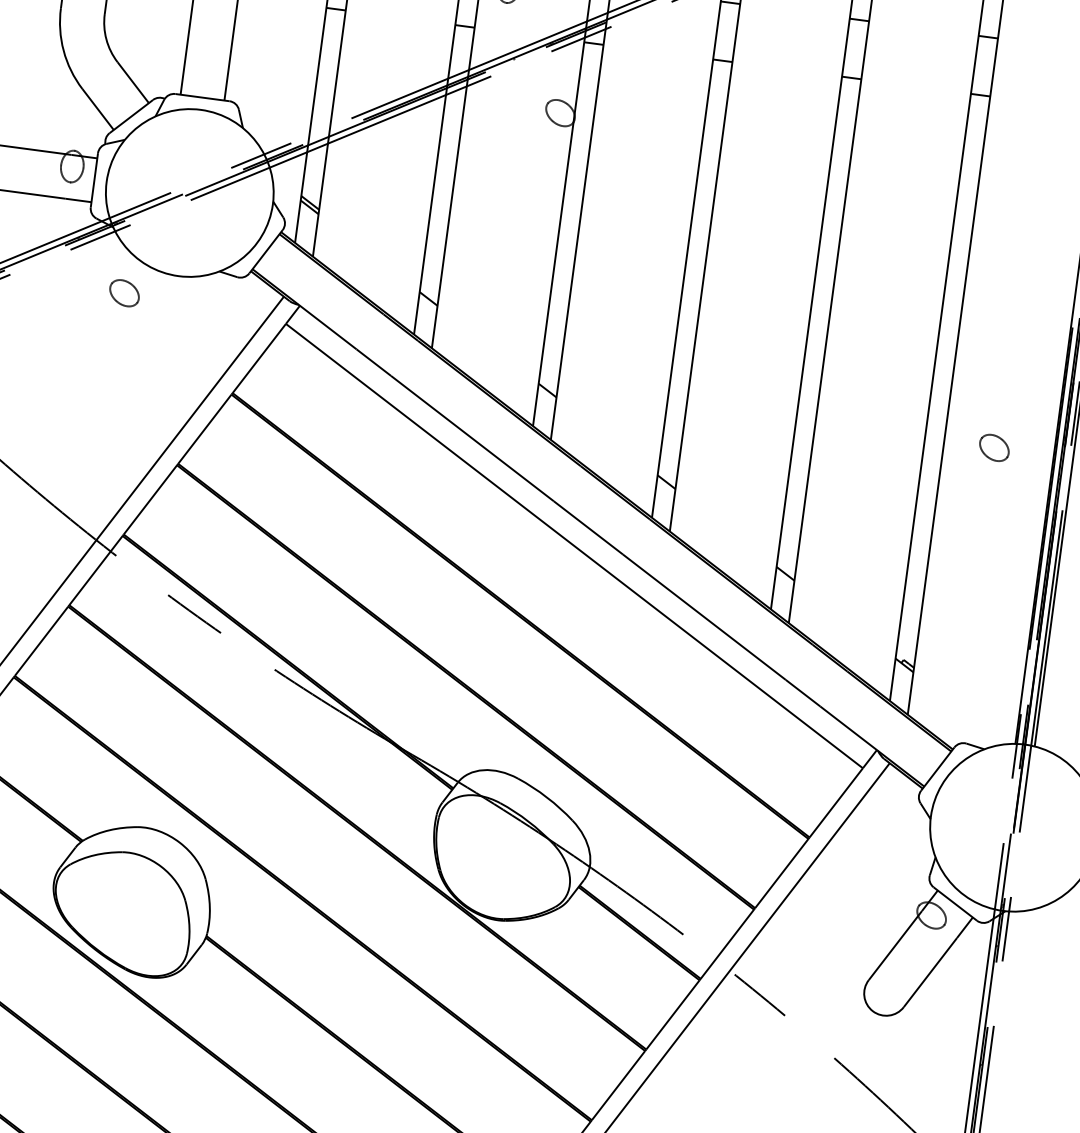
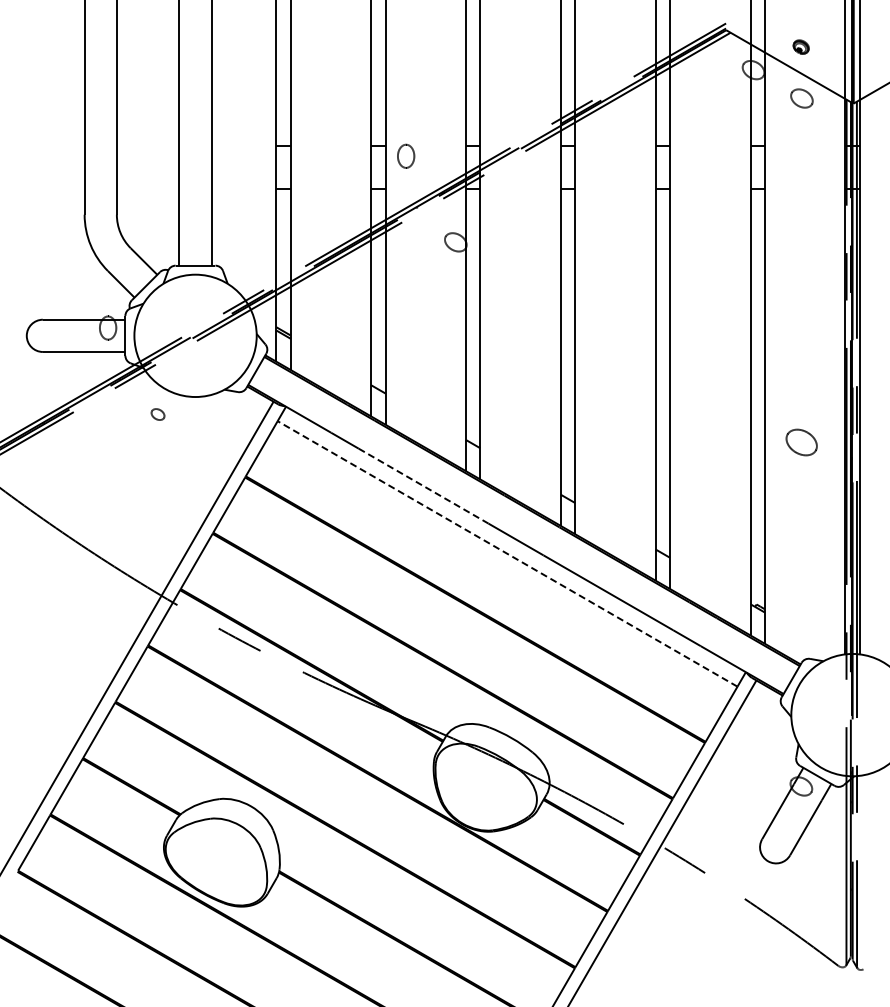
part: (123, 293) -> (157, 414), size x0.6
line: (472, 439) -> (423, 486), solid -> dashed
part: (994, 447) -> (801, 442), size x1.4
line: (574, 545) -> (507, 553), solid -> dashed

